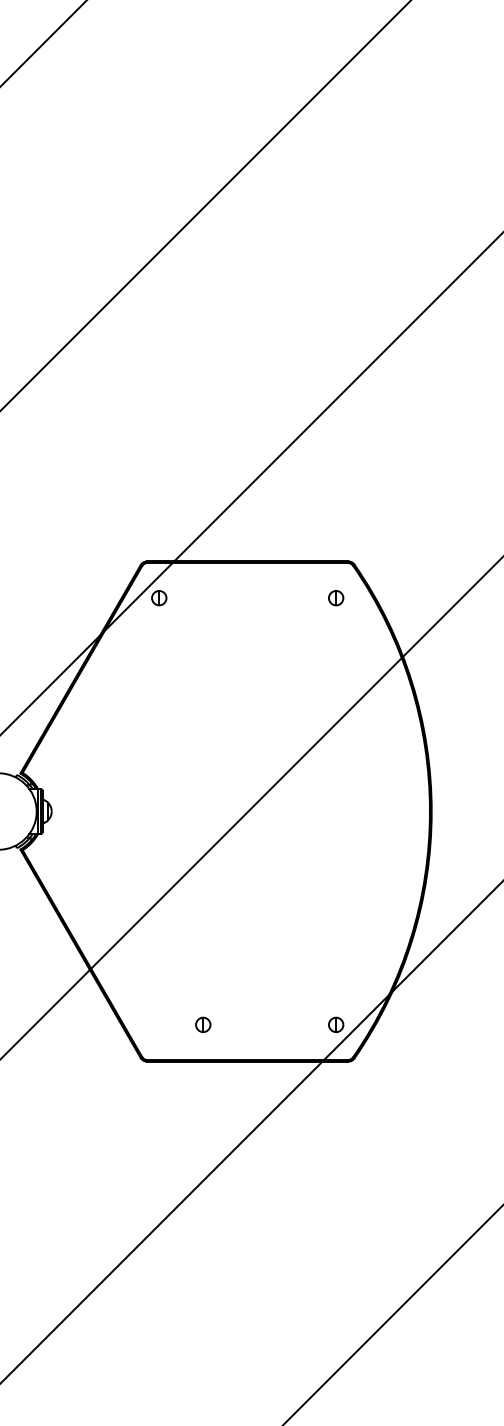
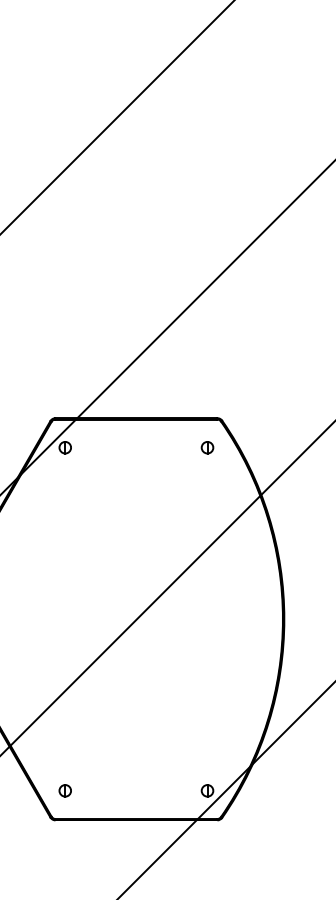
part: (203, 1024) -> (65, 790), moved

